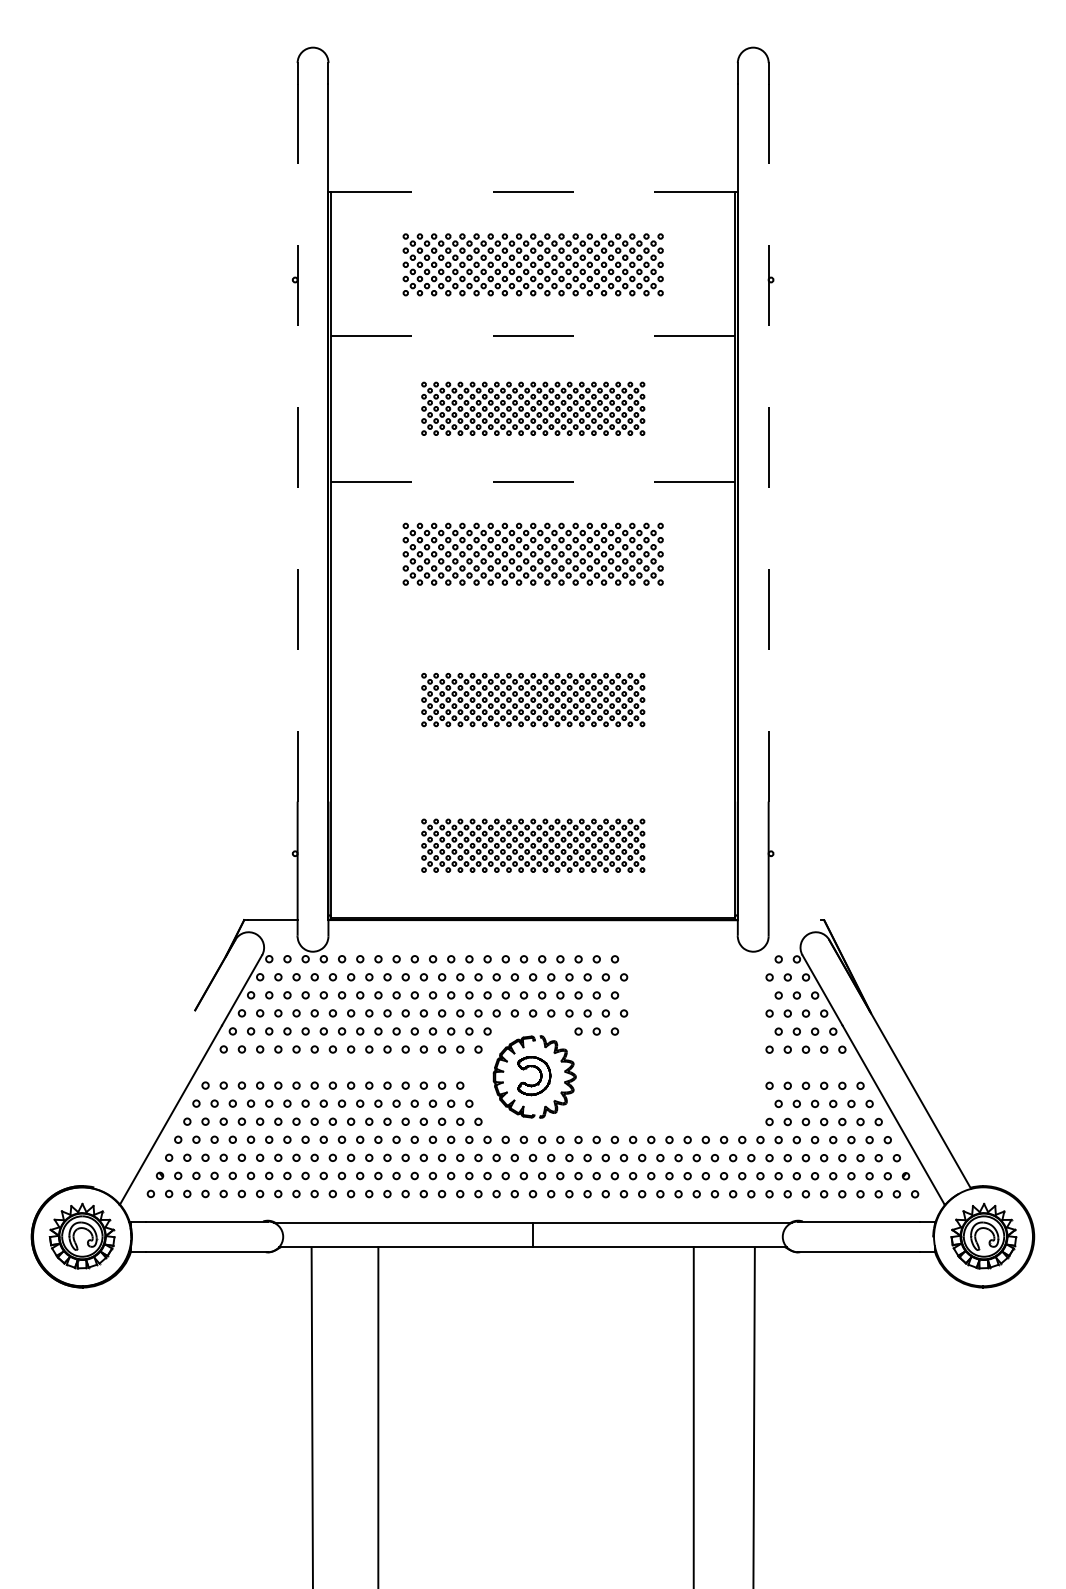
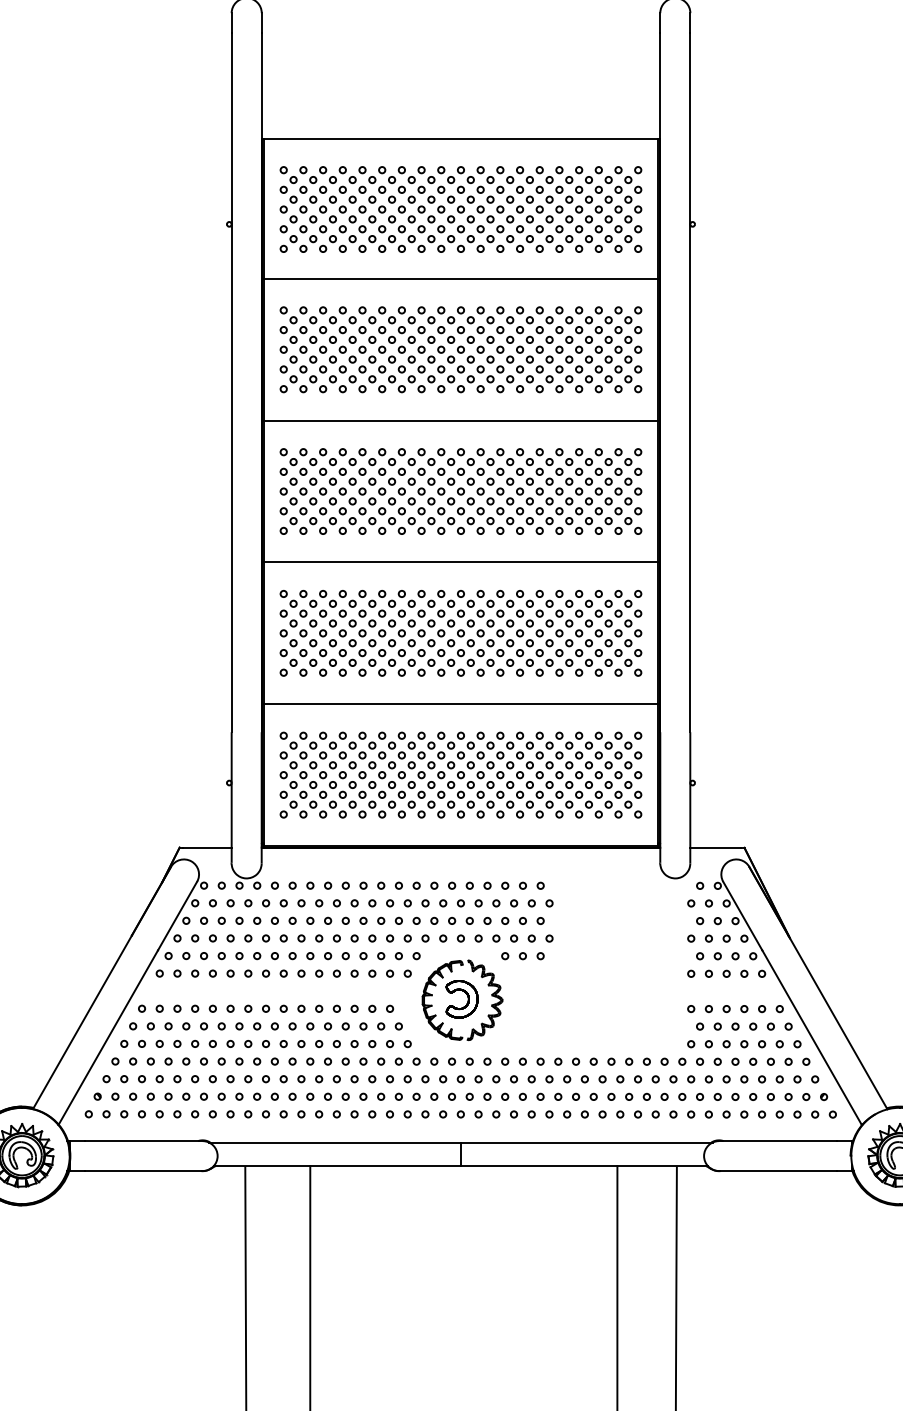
line: (533, 191) -> (461, 138), dashed -> solid
part: (533, 264) -> (461, 209), size x1.43
line: (533, 335) -> (461, 278), dashed -> solid
part: (533, 408) -> (461, 349), size x1.67
line: (297, 443) -> (231, 383), dashed -> solid
line: (768, 443) -> (690, 383), dashed -> solid
line: (533, 481) -> (461, 420), dashed -> solid
part: (533, 553) -> (461, 490), size x1.43
line: (532, 627) -> (460, 562), added
part: (533, 699) -> (461, 632), size x1.67
line: (532, 772) -> (460, 703), added
part: (533, 845) -> (461, 774), size x1.67
line: (794, 920) -> (715, 848), added
line: (144, 1099) -> (82, 1022), added

